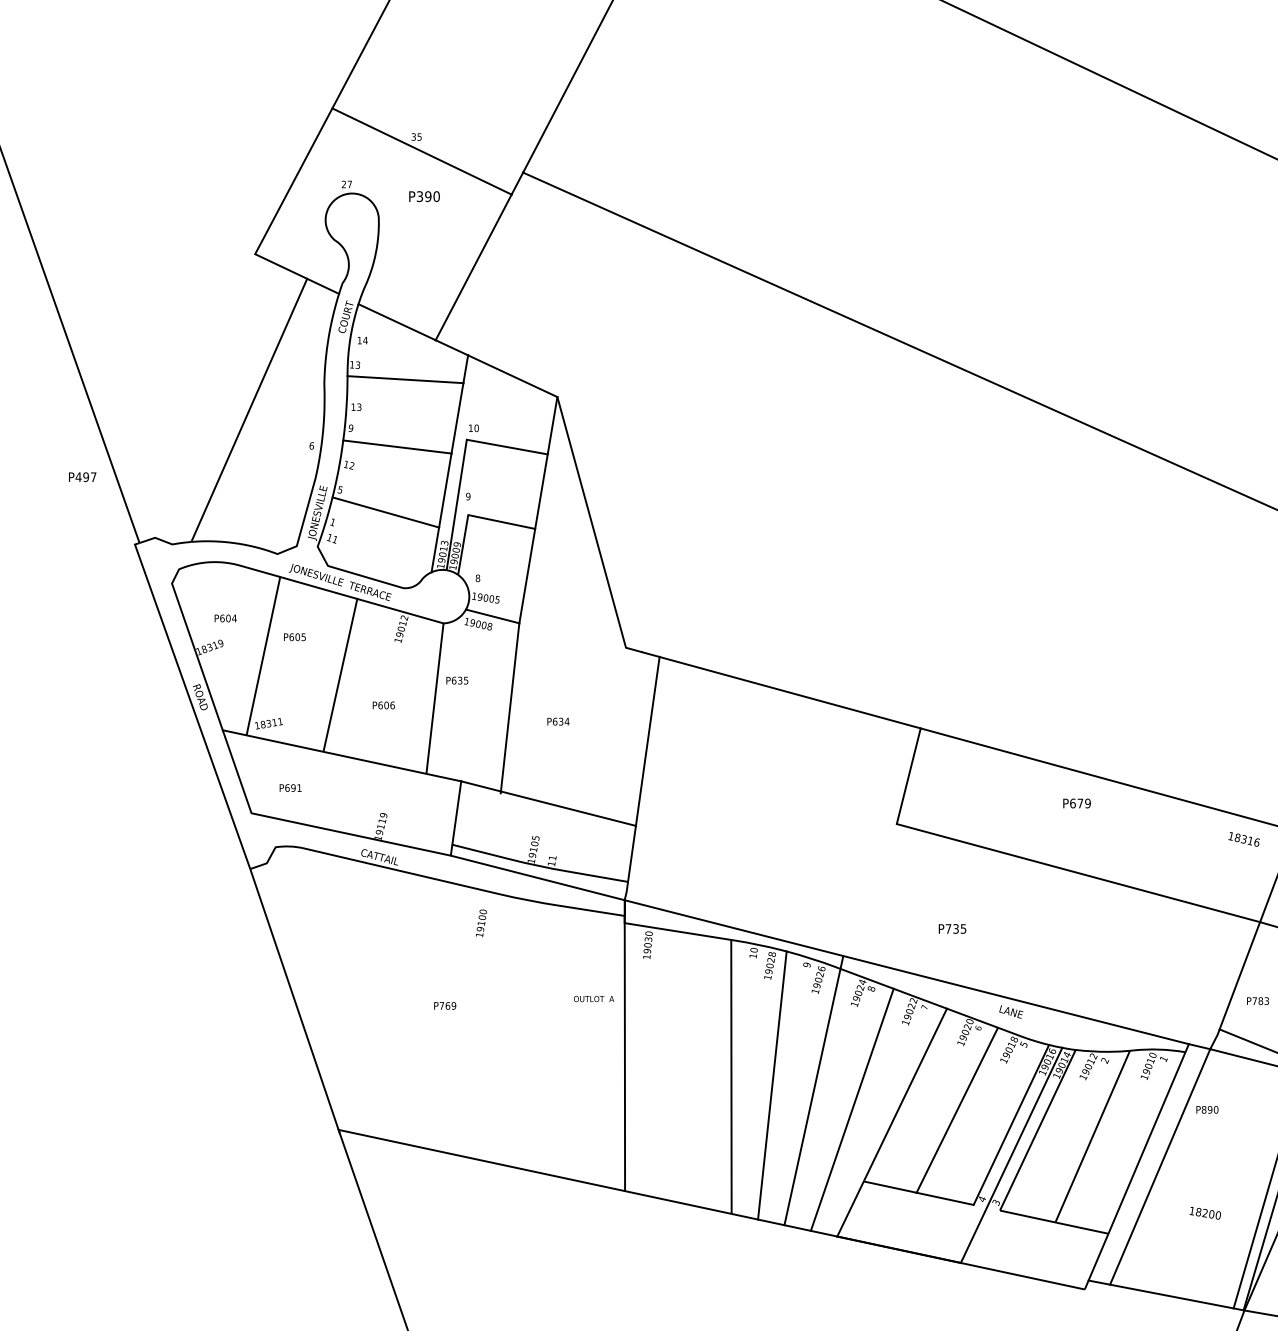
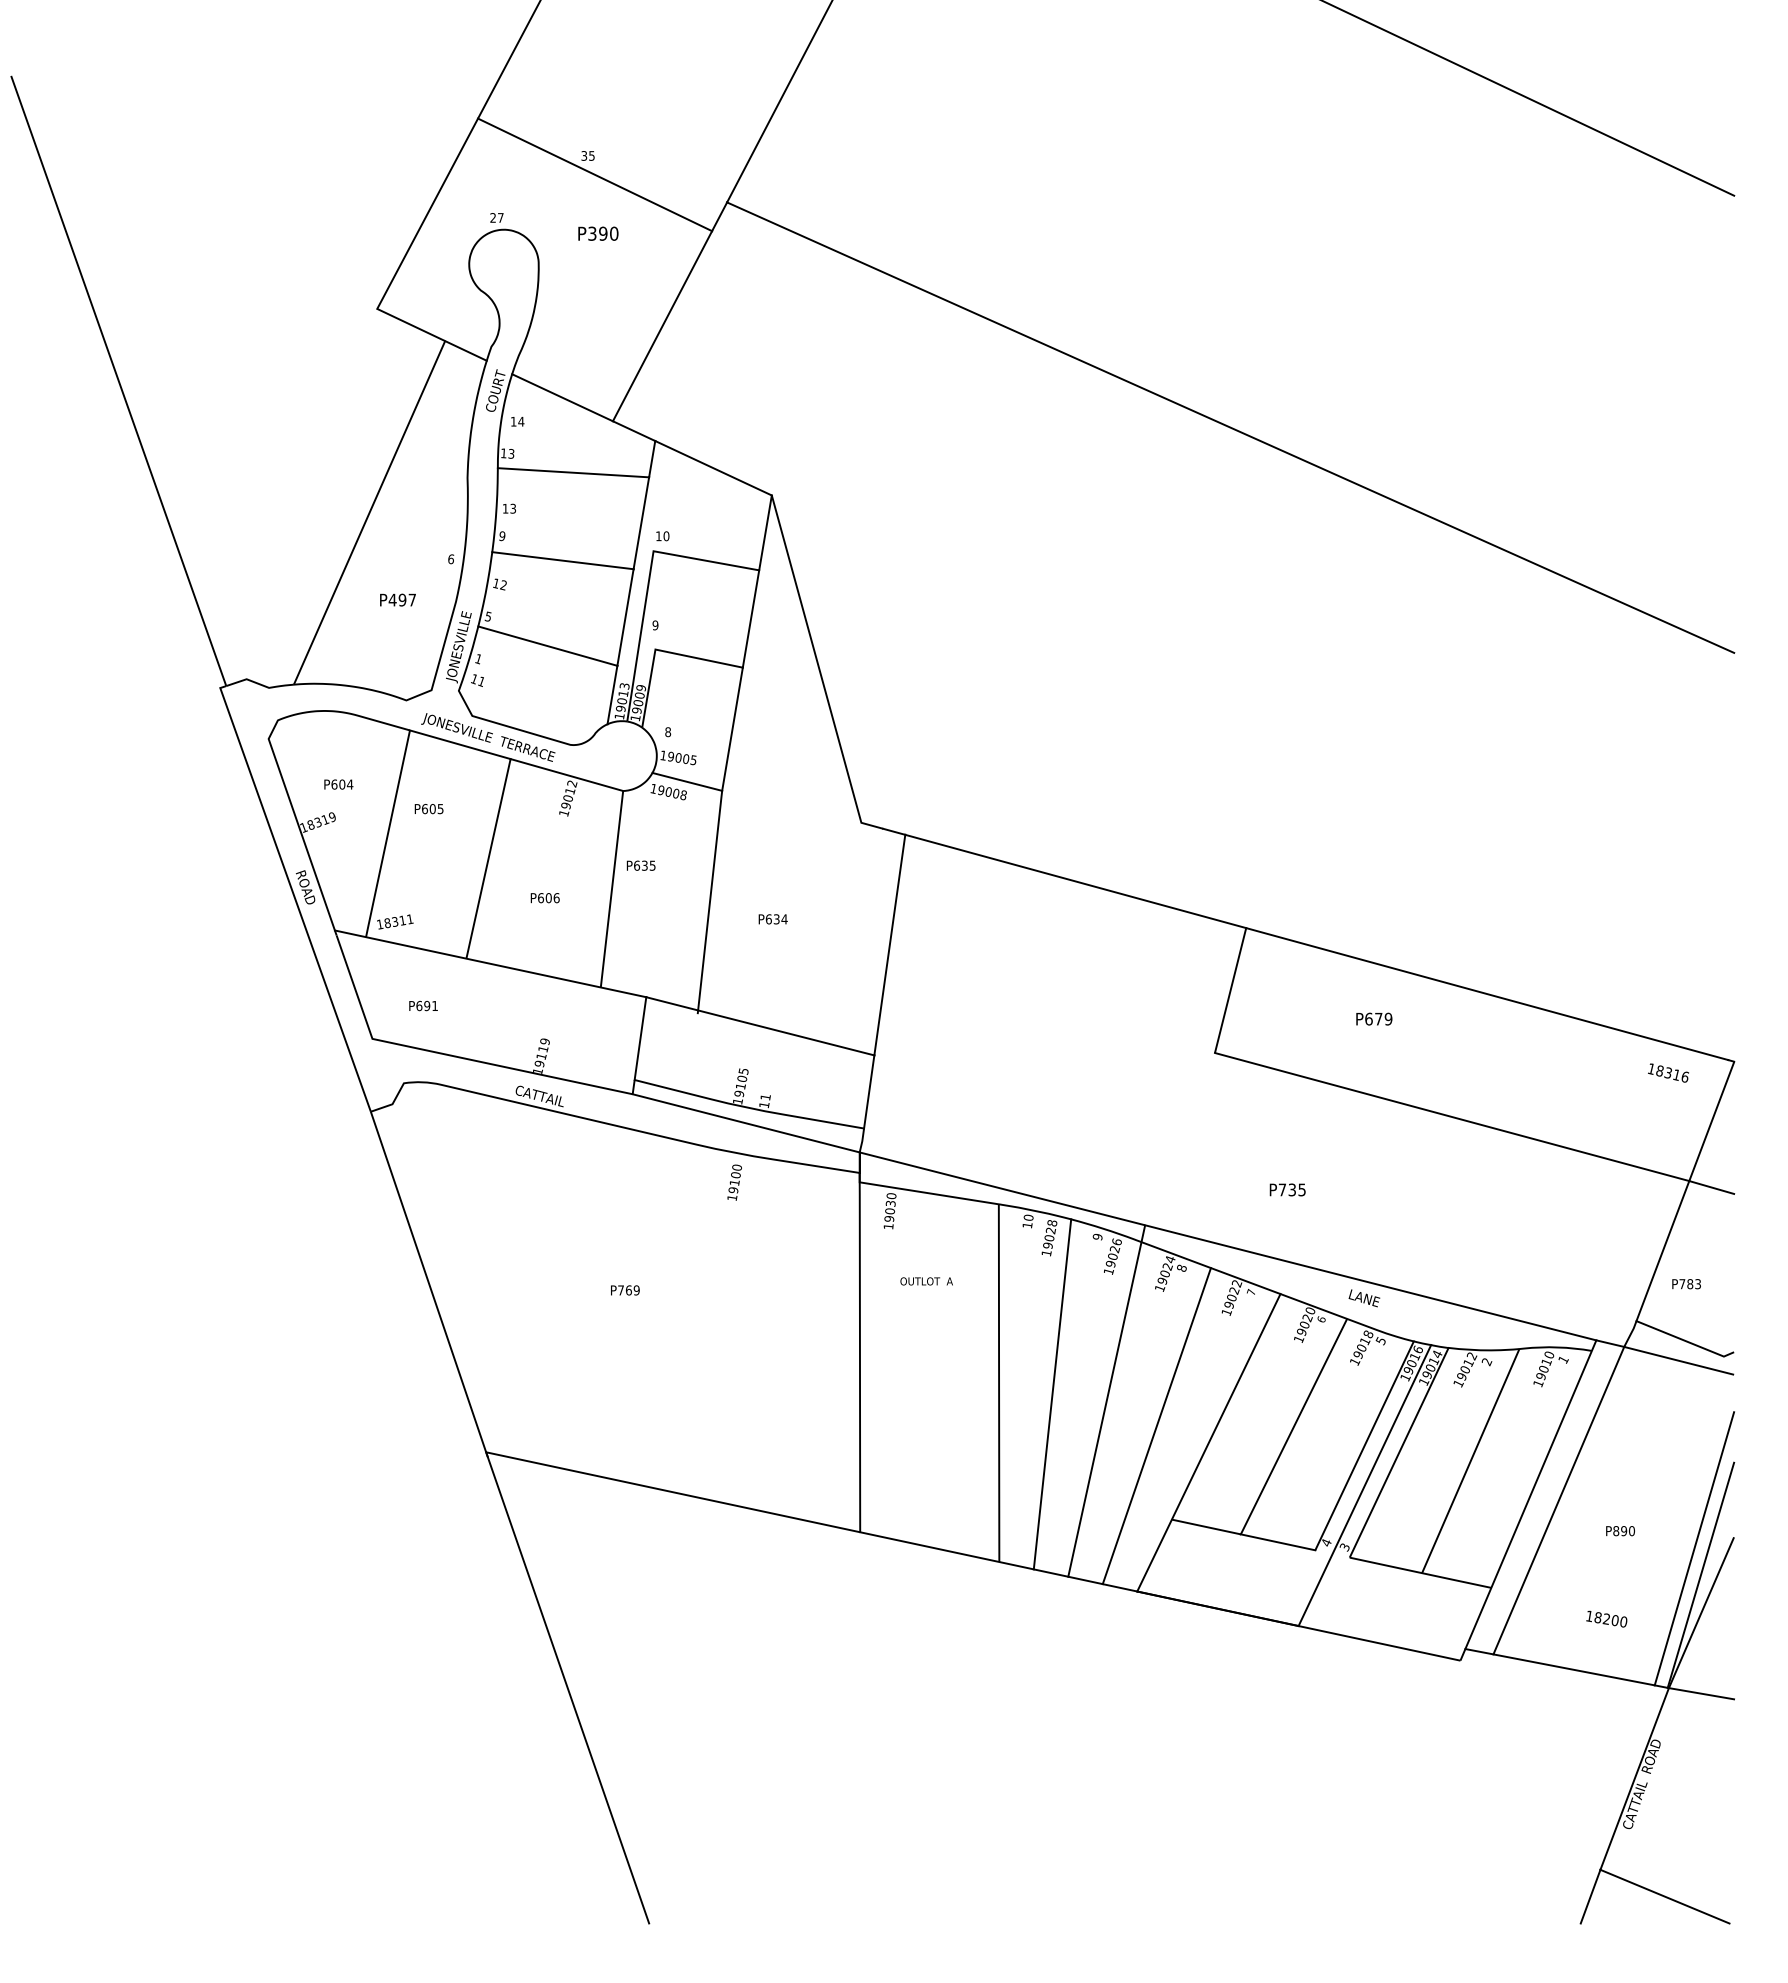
text: (82, 476) -> (397, 599), moved
text: (1077, 803) -> (1374, 1018), moved
text: (481, 923) -> (734, 1182), moved
text: (593, 999) -> (926, 1281), moved
text: (1207, 1110) -> (1620, 1531), moved
text: (1205, 1212) -> (1606, 1618), moved

